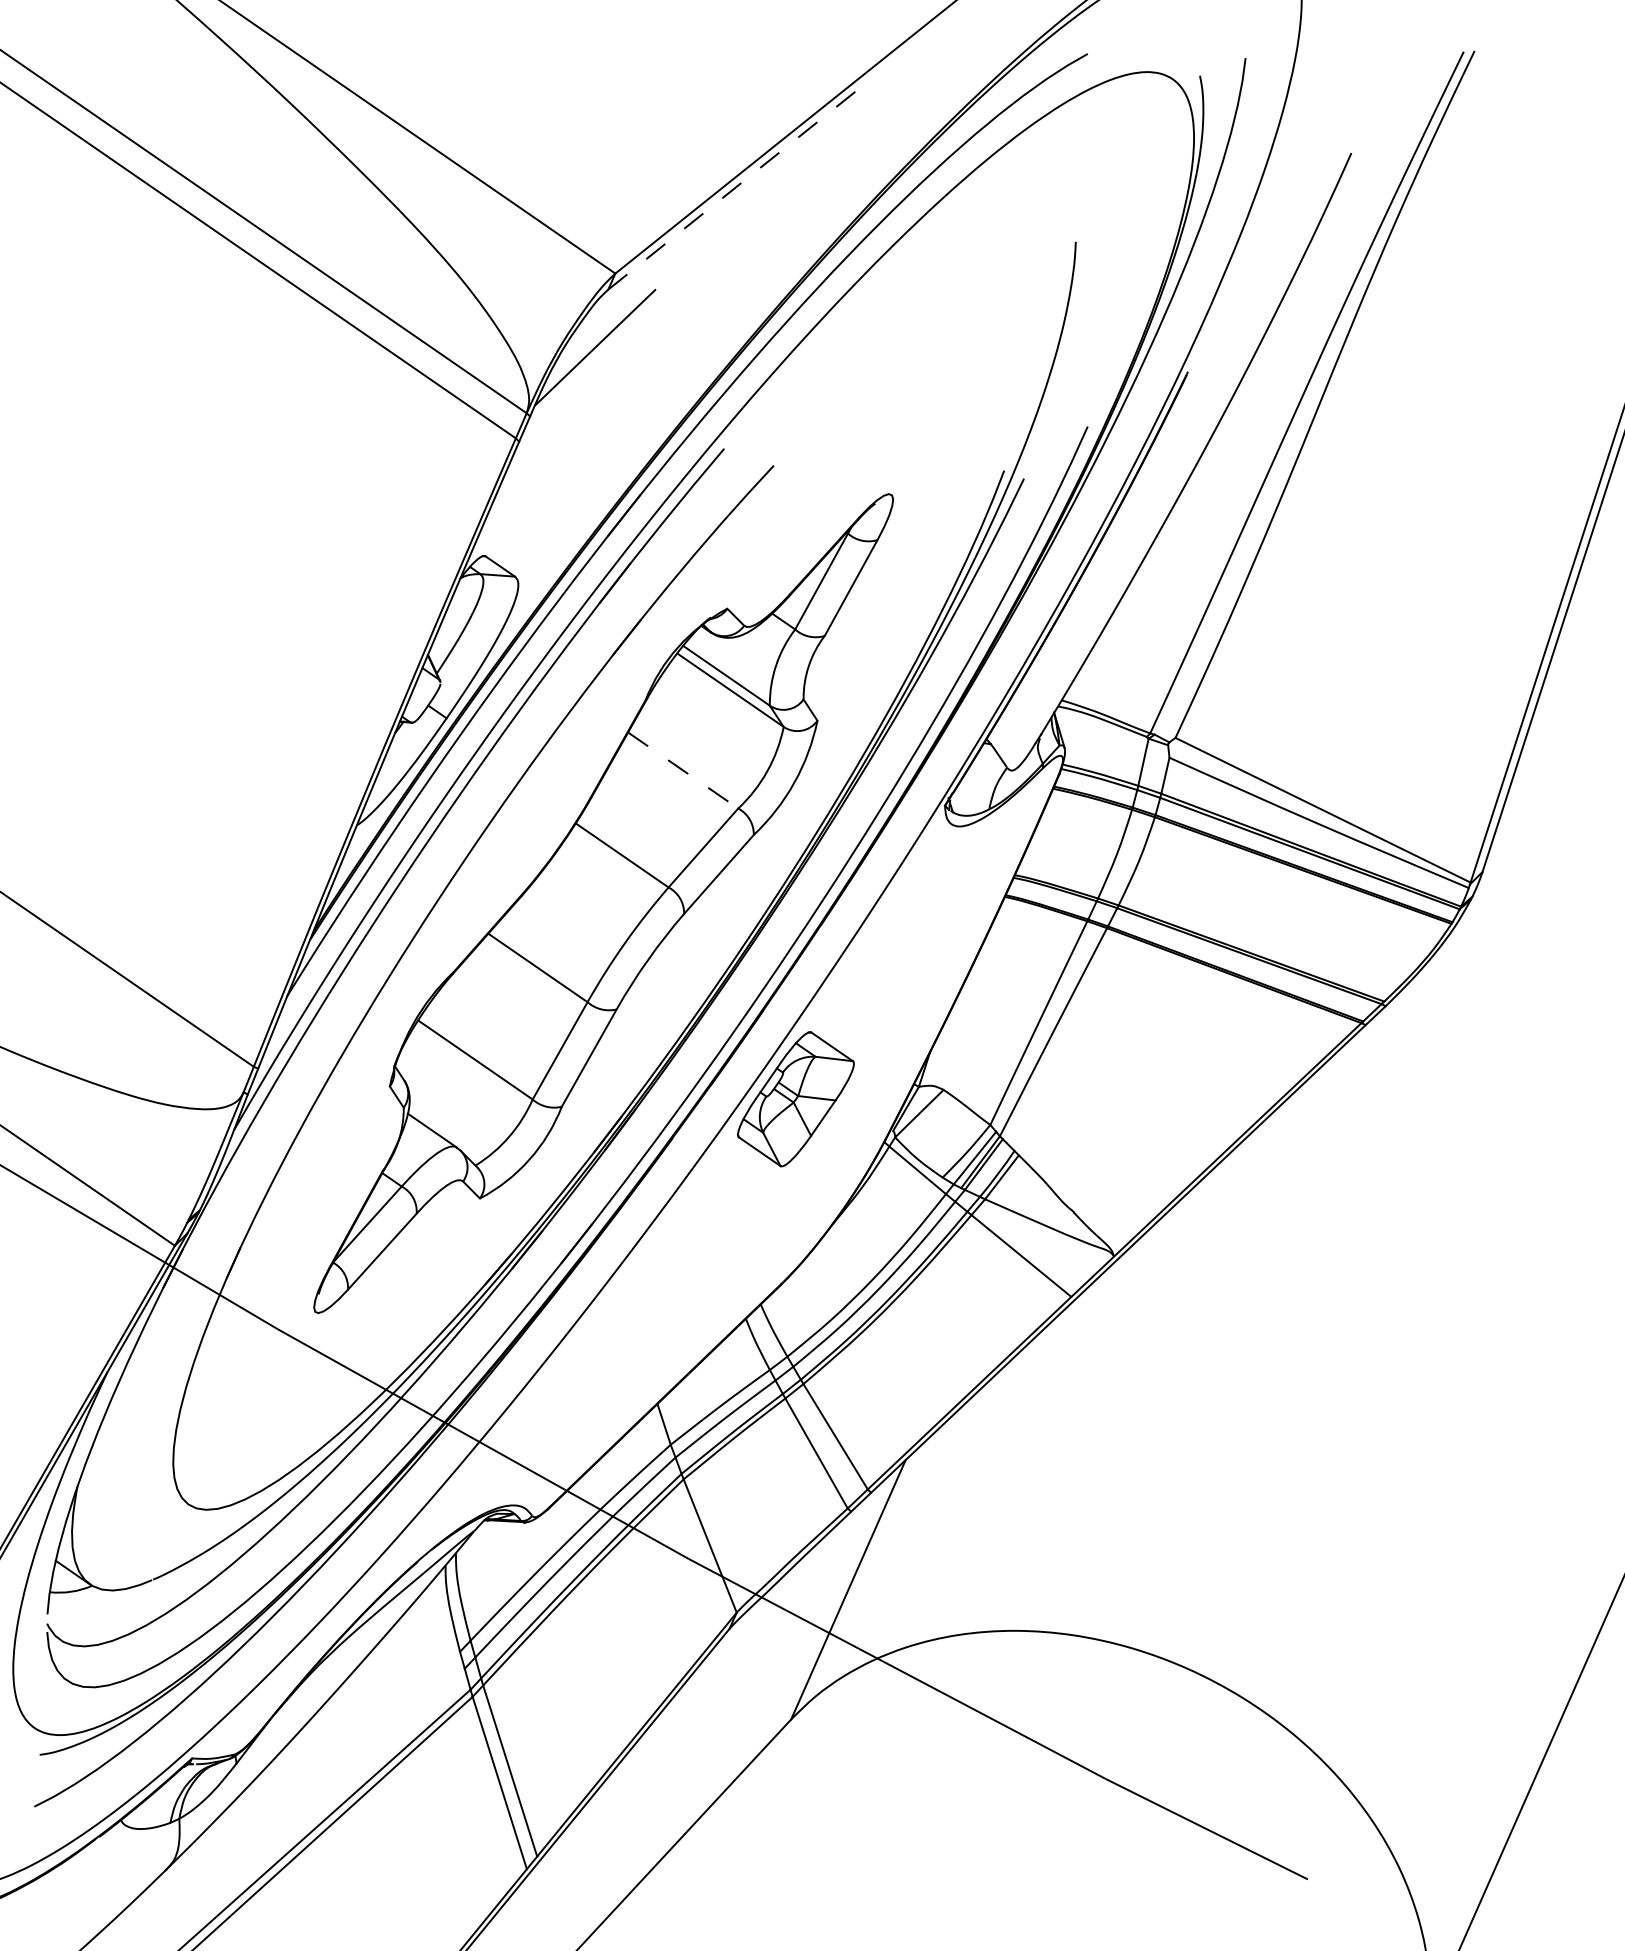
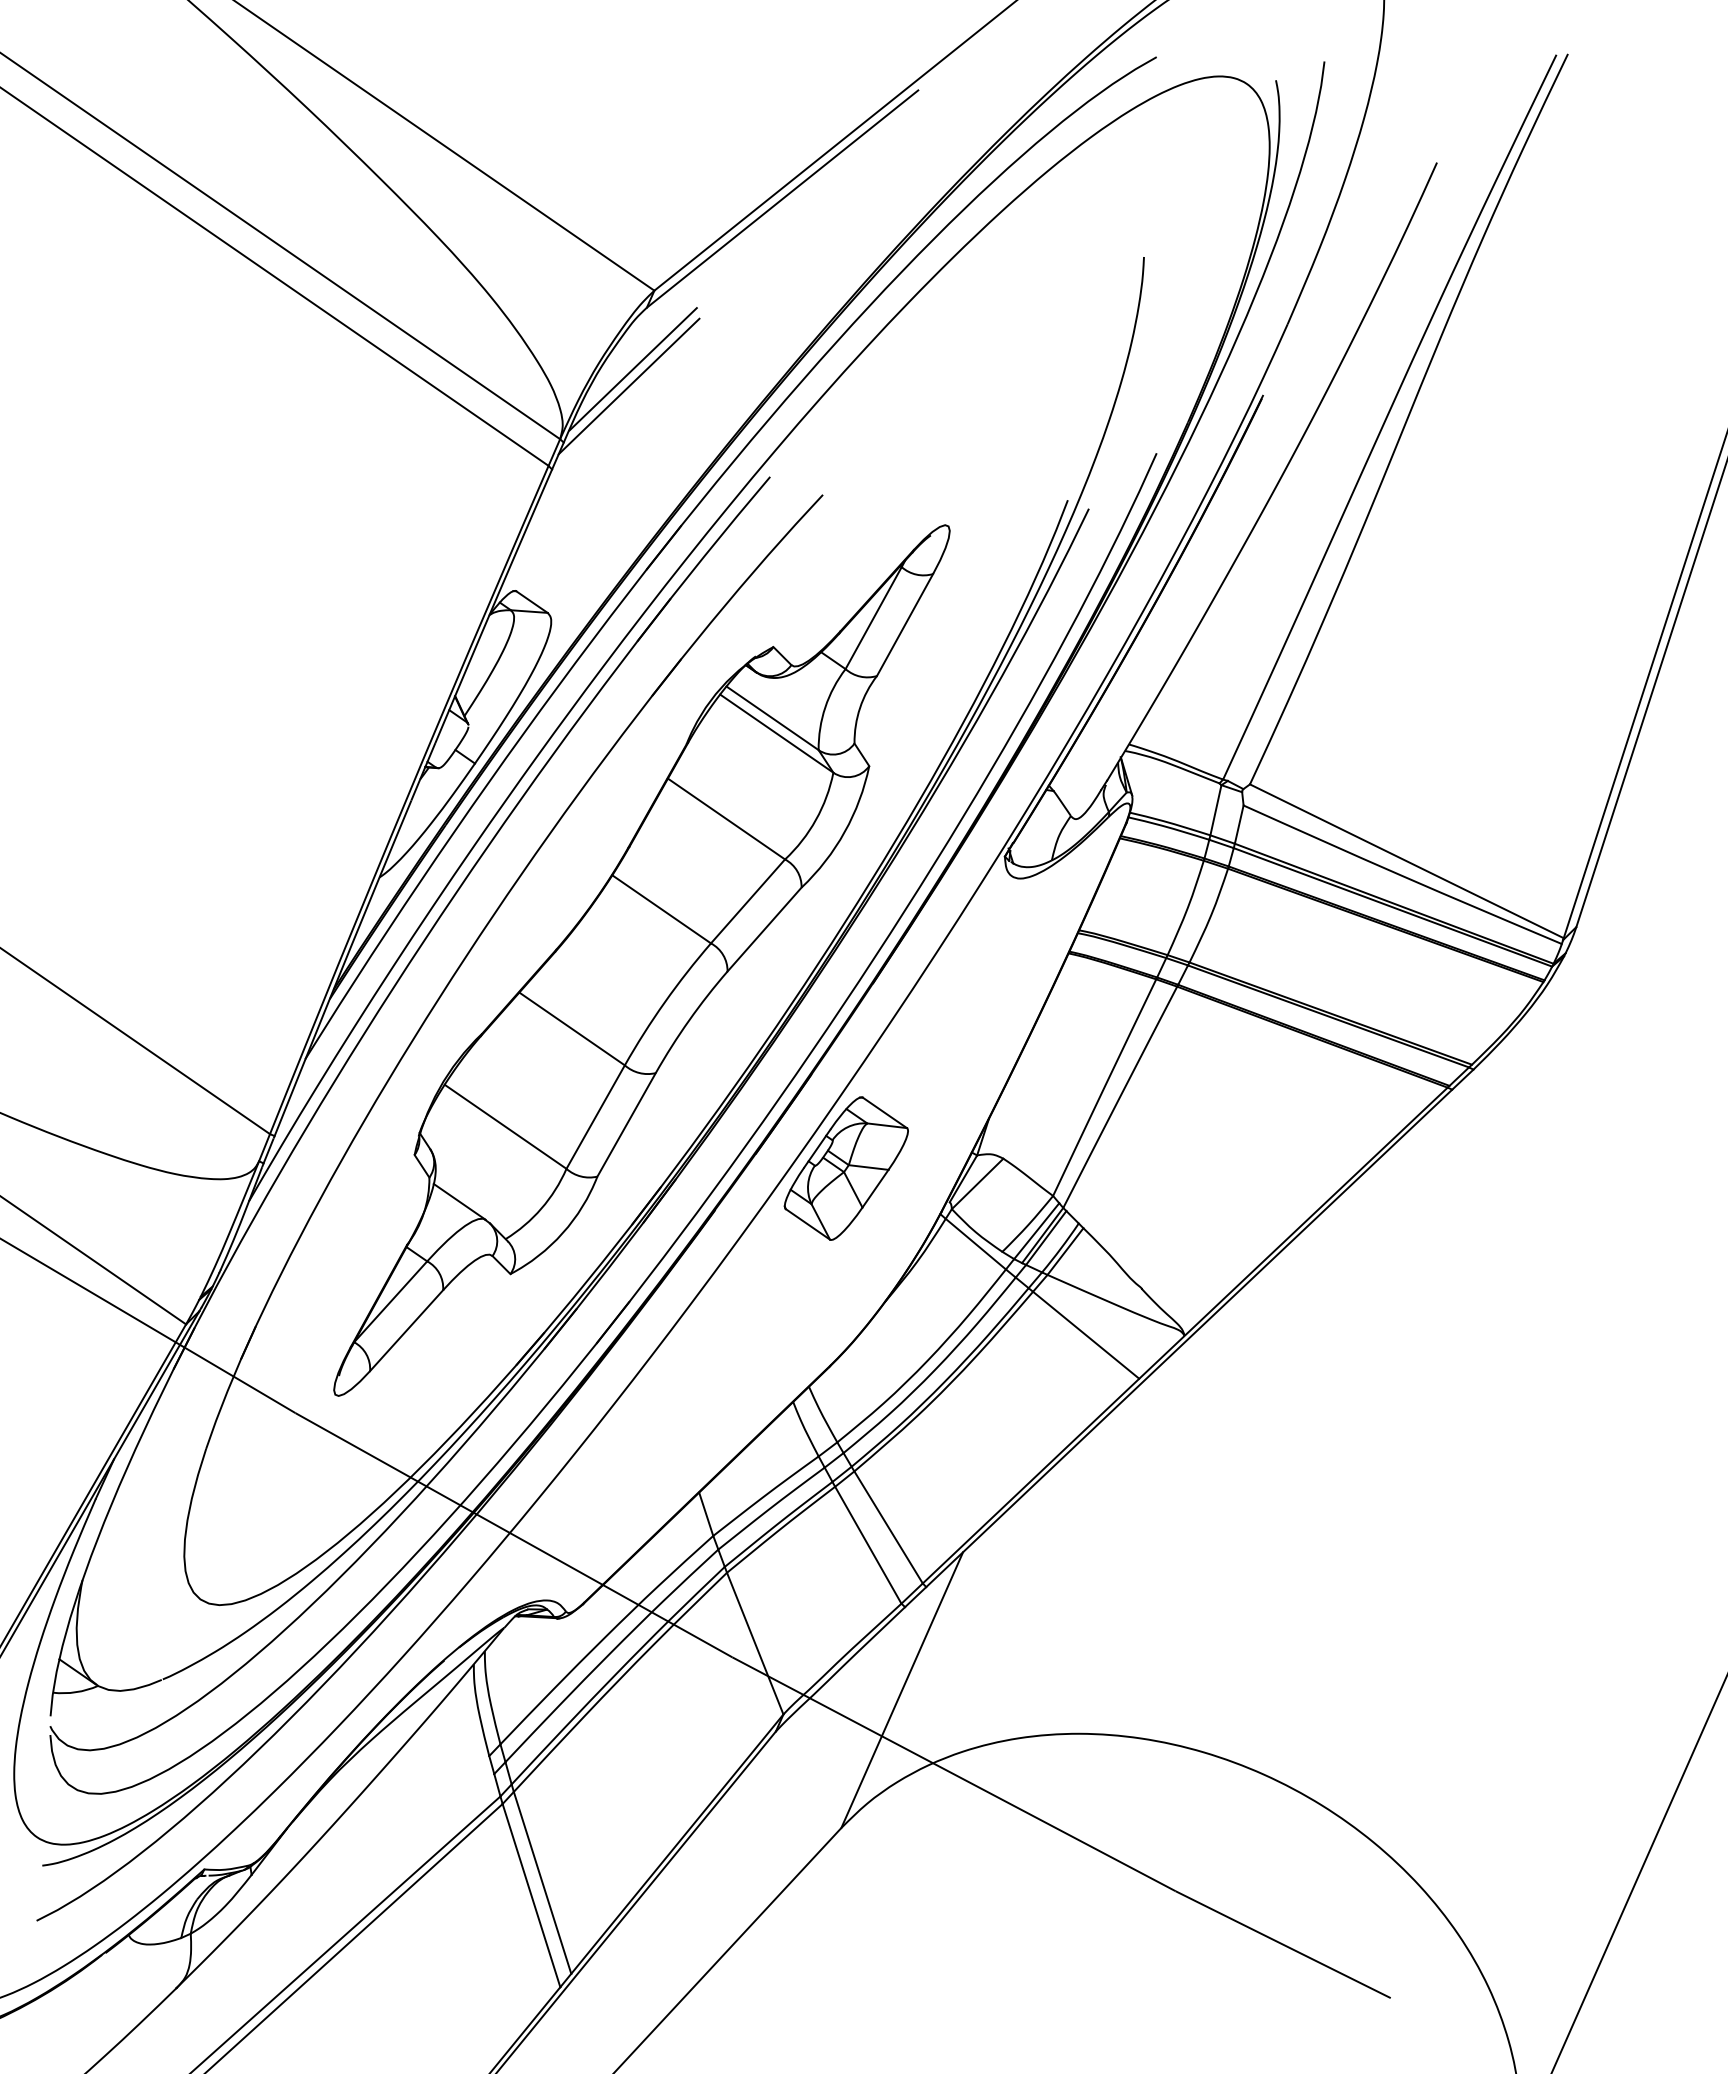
line: (735, 186) -> (782, 198), dashed -> solid
line: (591, 363) -> (628, 386), added
line: (683, 770) -> (726, 819), dashed -> solid

